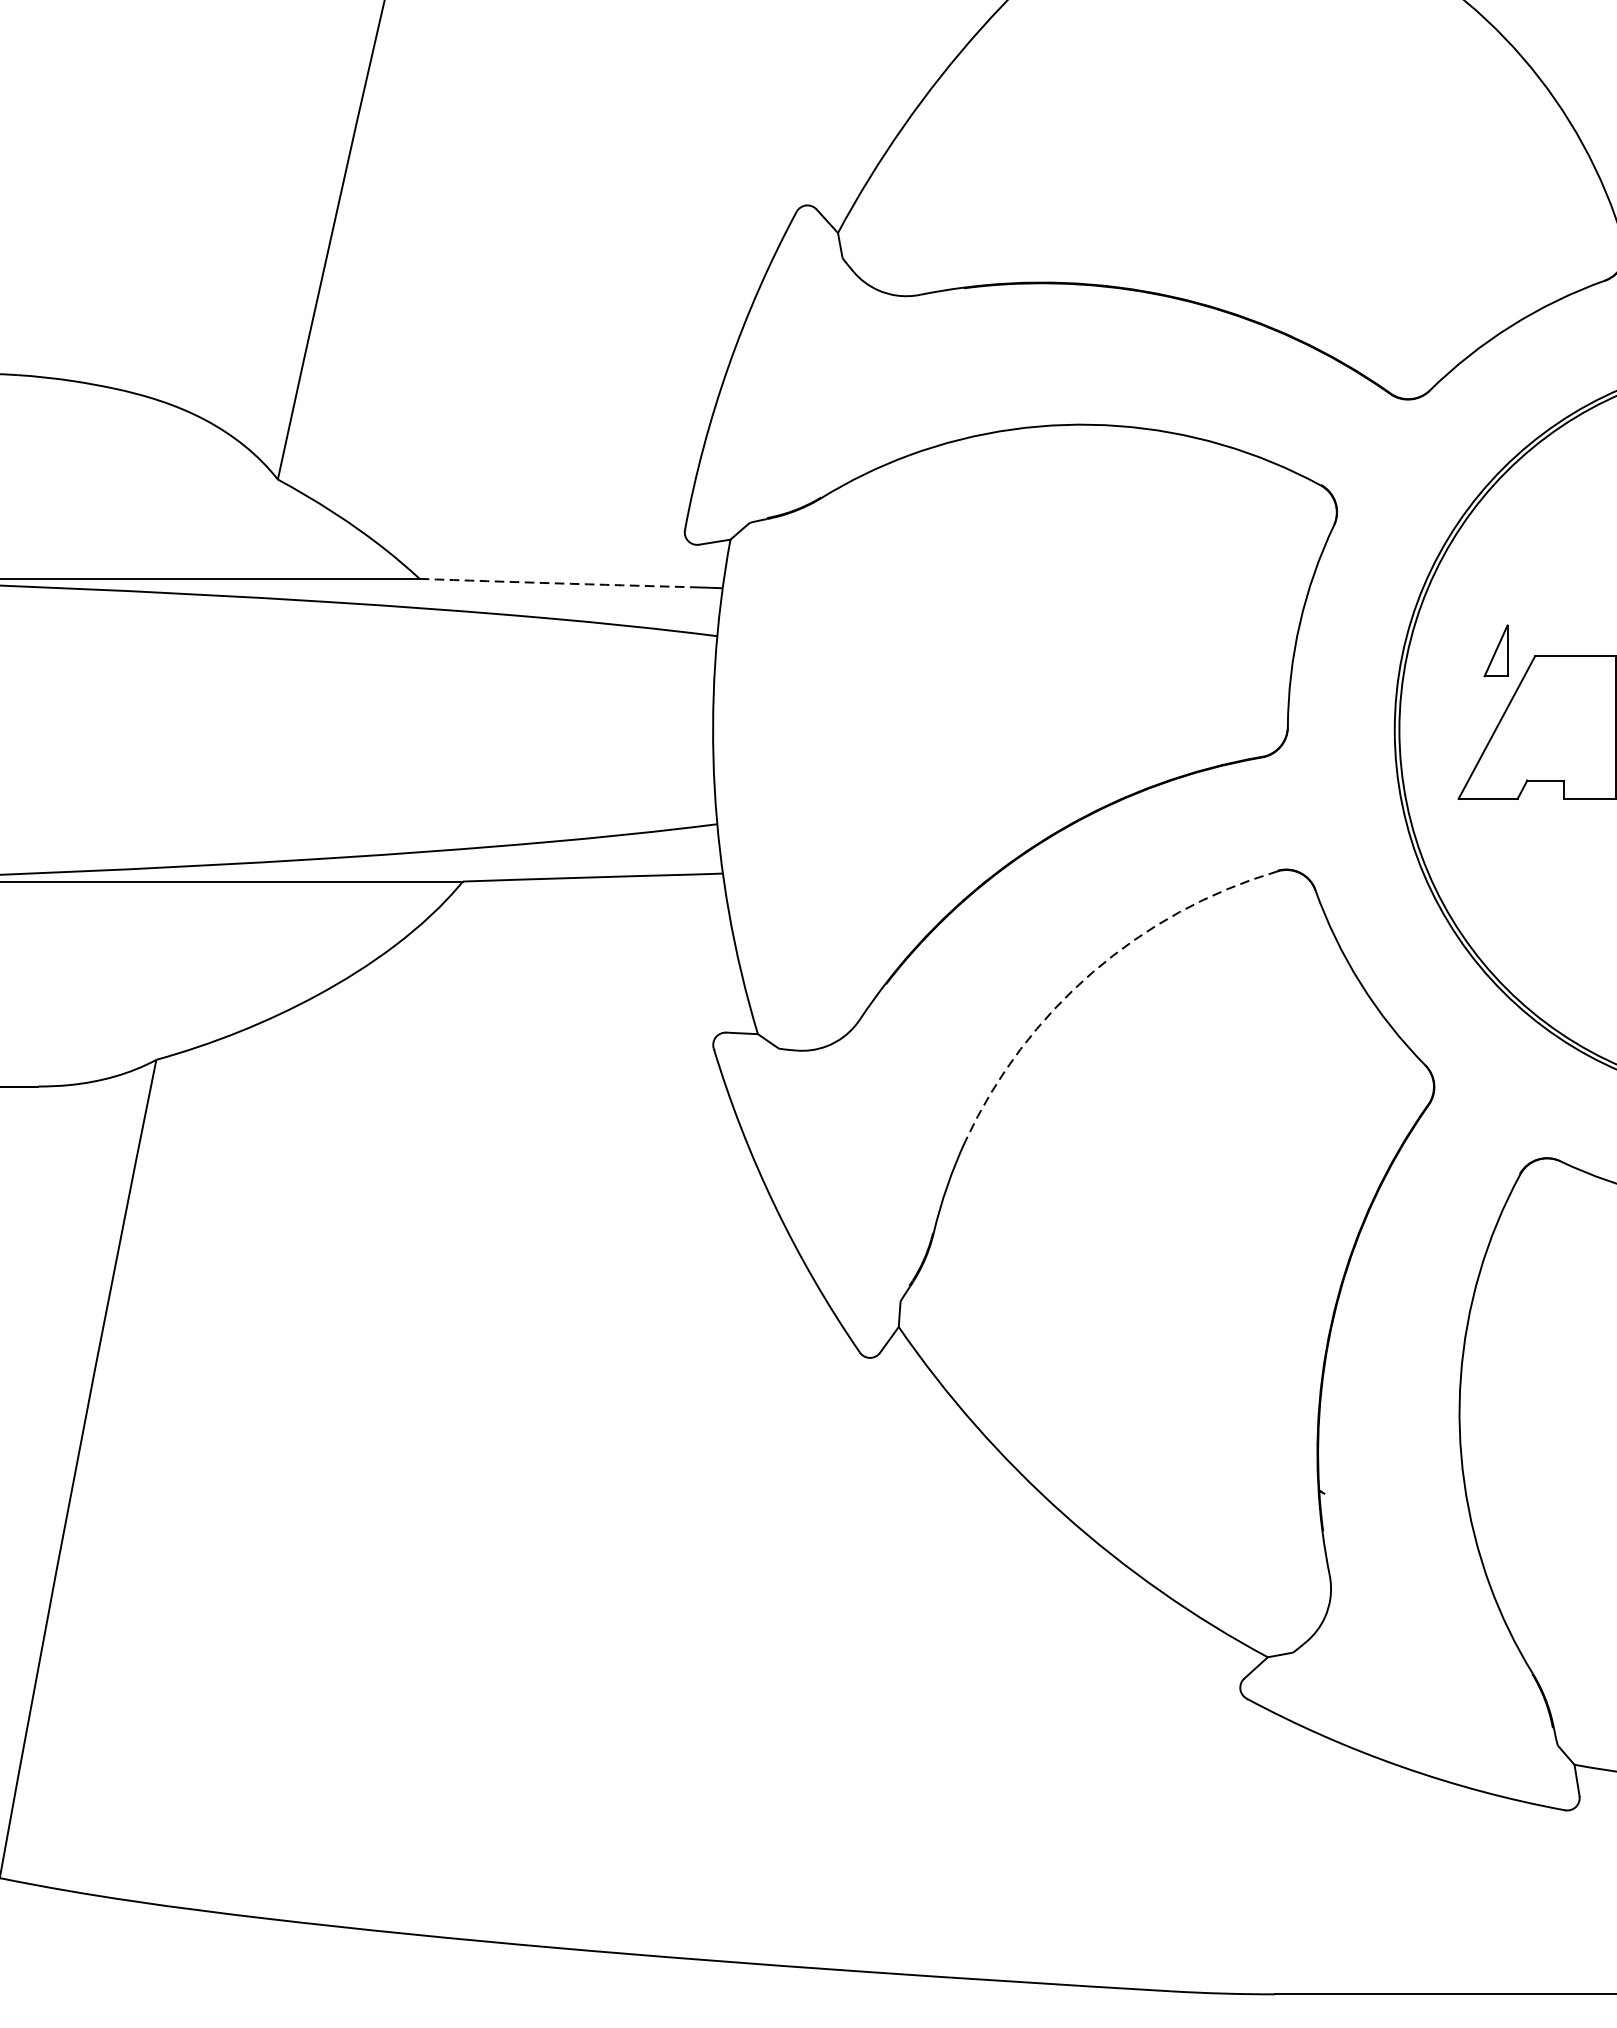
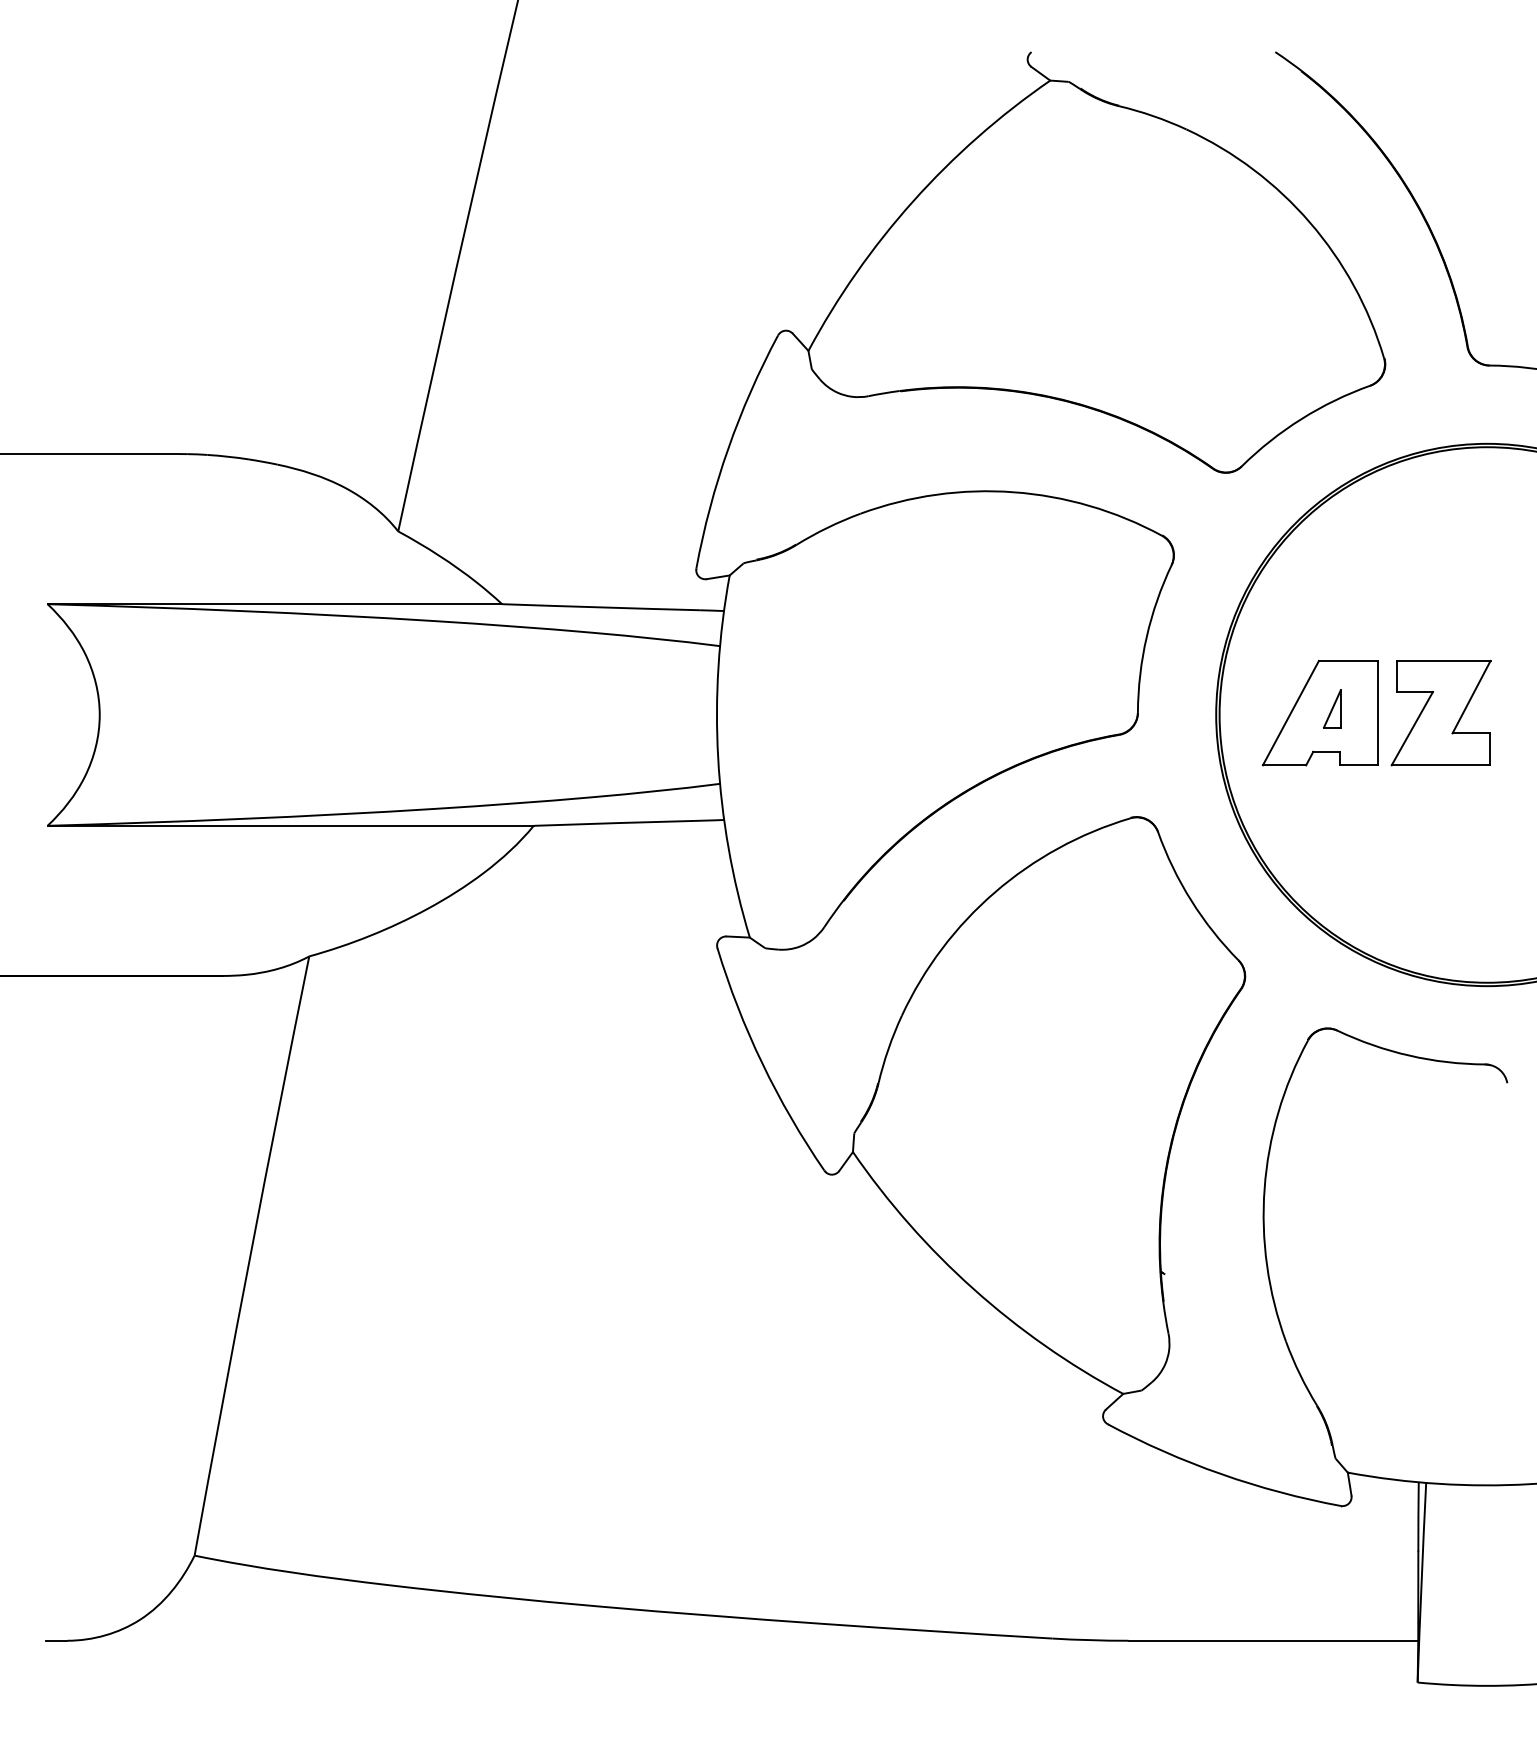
arc: (555, 583) -> (601, 607), dashed -> solid
part: (1496, 650) -> (1332, 708), moved
arc: (1092, 972) -> (994, 892), dashed -> solid

